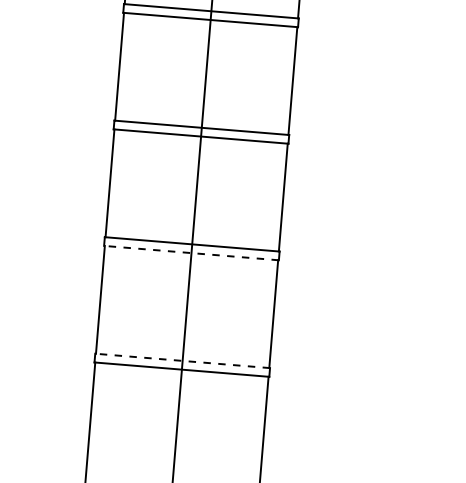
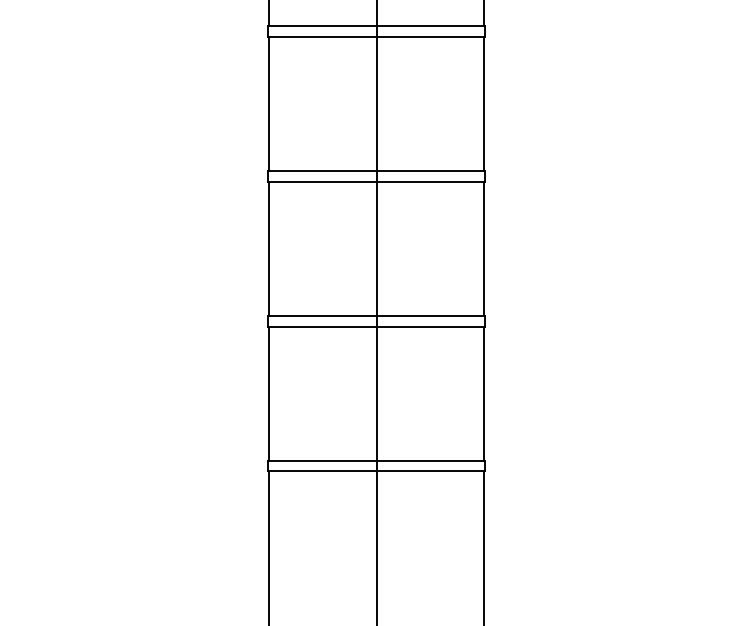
line: (191, 252) -> (376, 326), dashed -> solid
line: (182, 360) -> (376, 460), dashed -> solid

